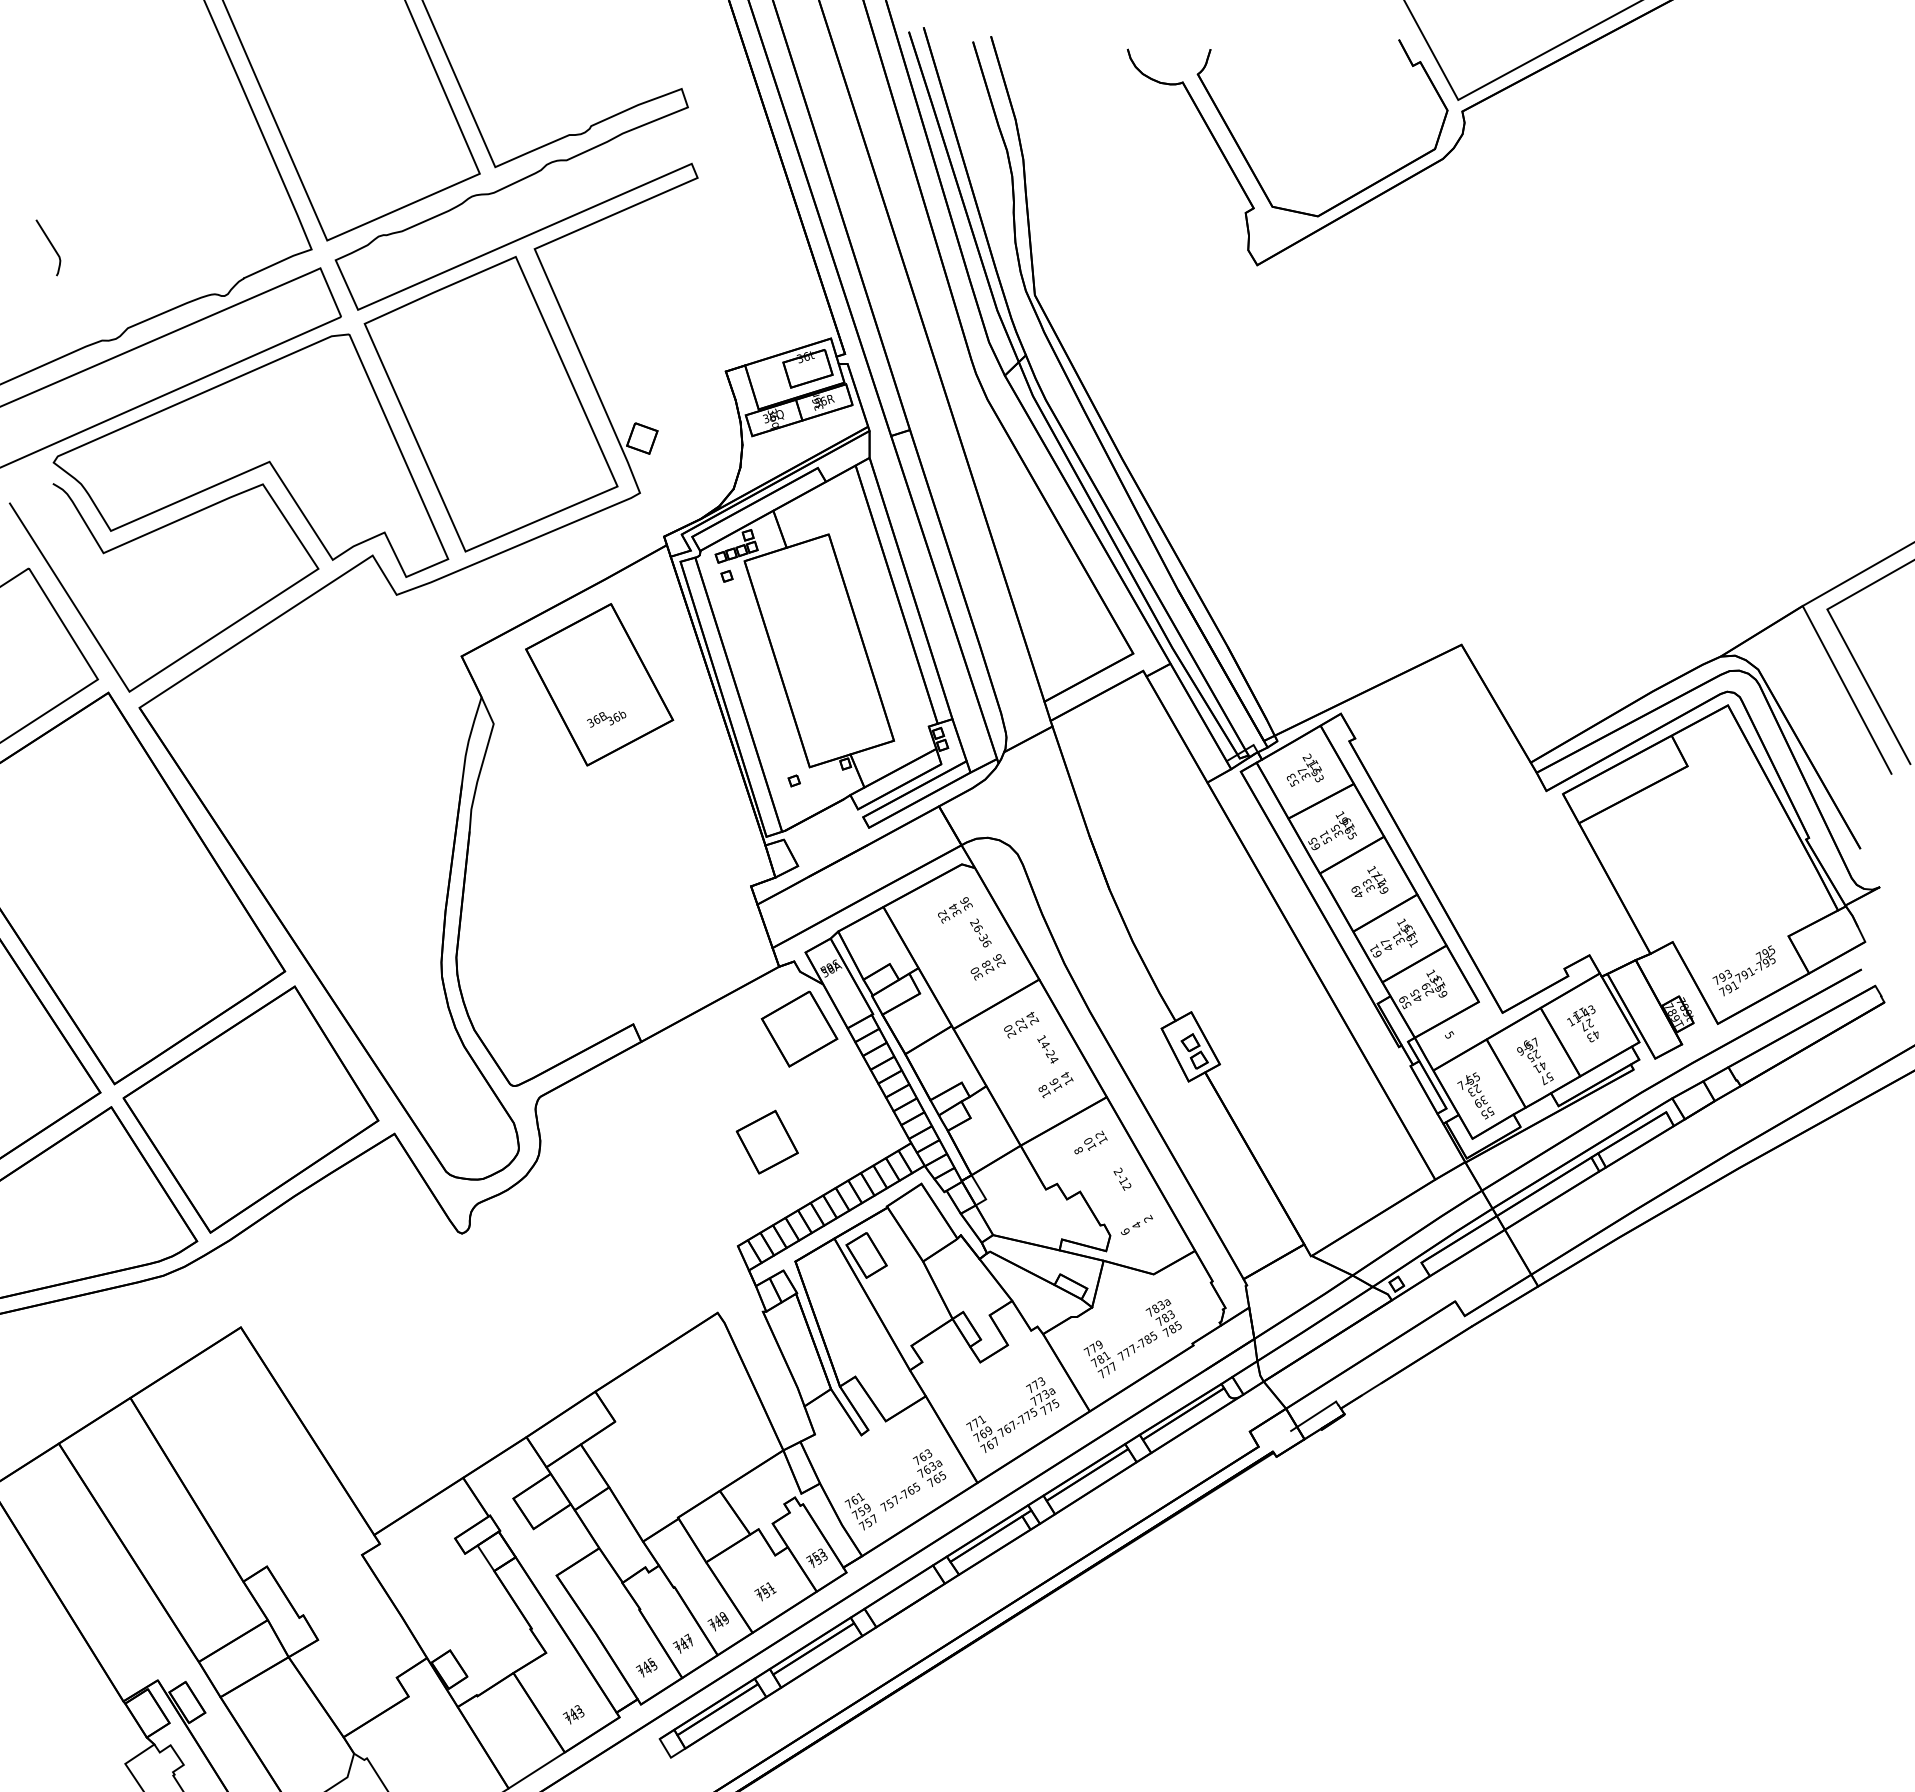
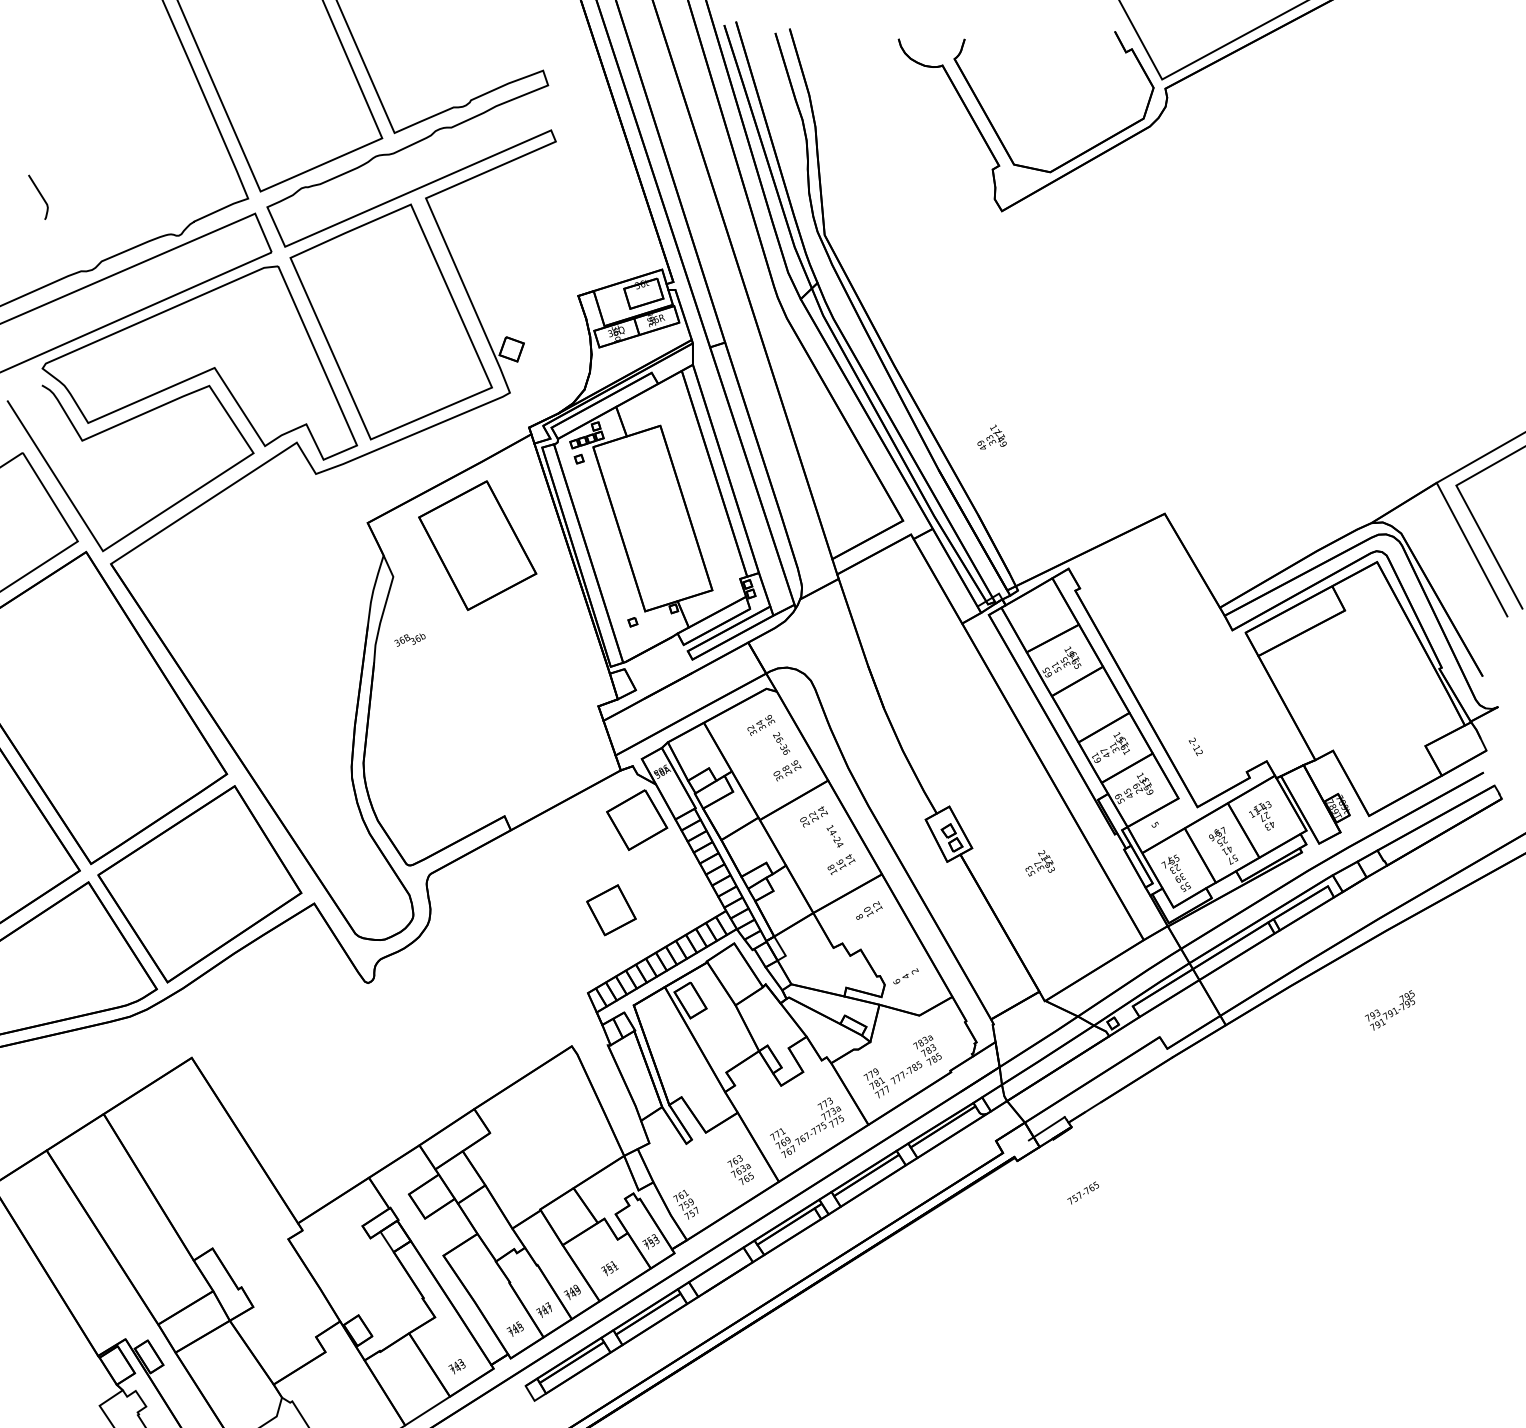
text: (606, 719) -> (409, 640), moved
text: (1304, 769) -> (1039, 862), moved
text: (1369, 881) -> (991, 437), moved
text: (1743, 970) -> (1389, 1010), moved
text: (1122, 1178) -> (1195, 746), moved
text: (900, 1496) -> (1083, 1192), moved

